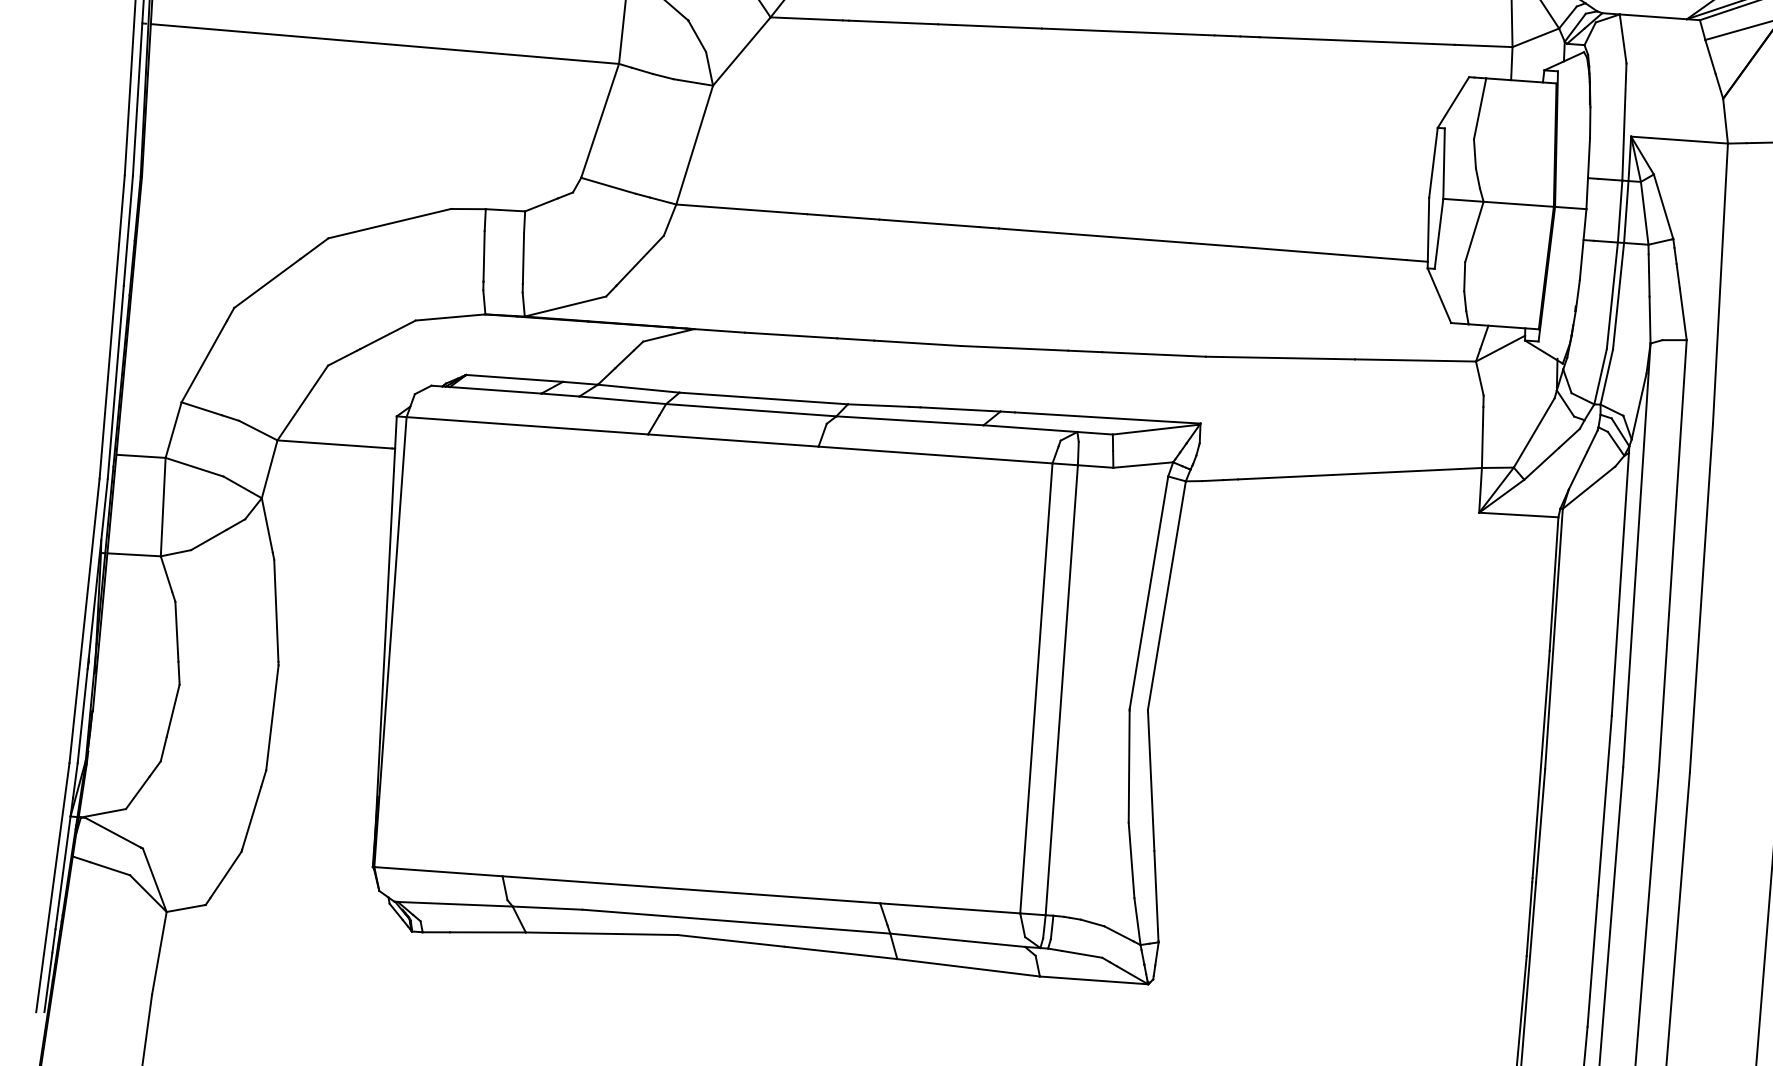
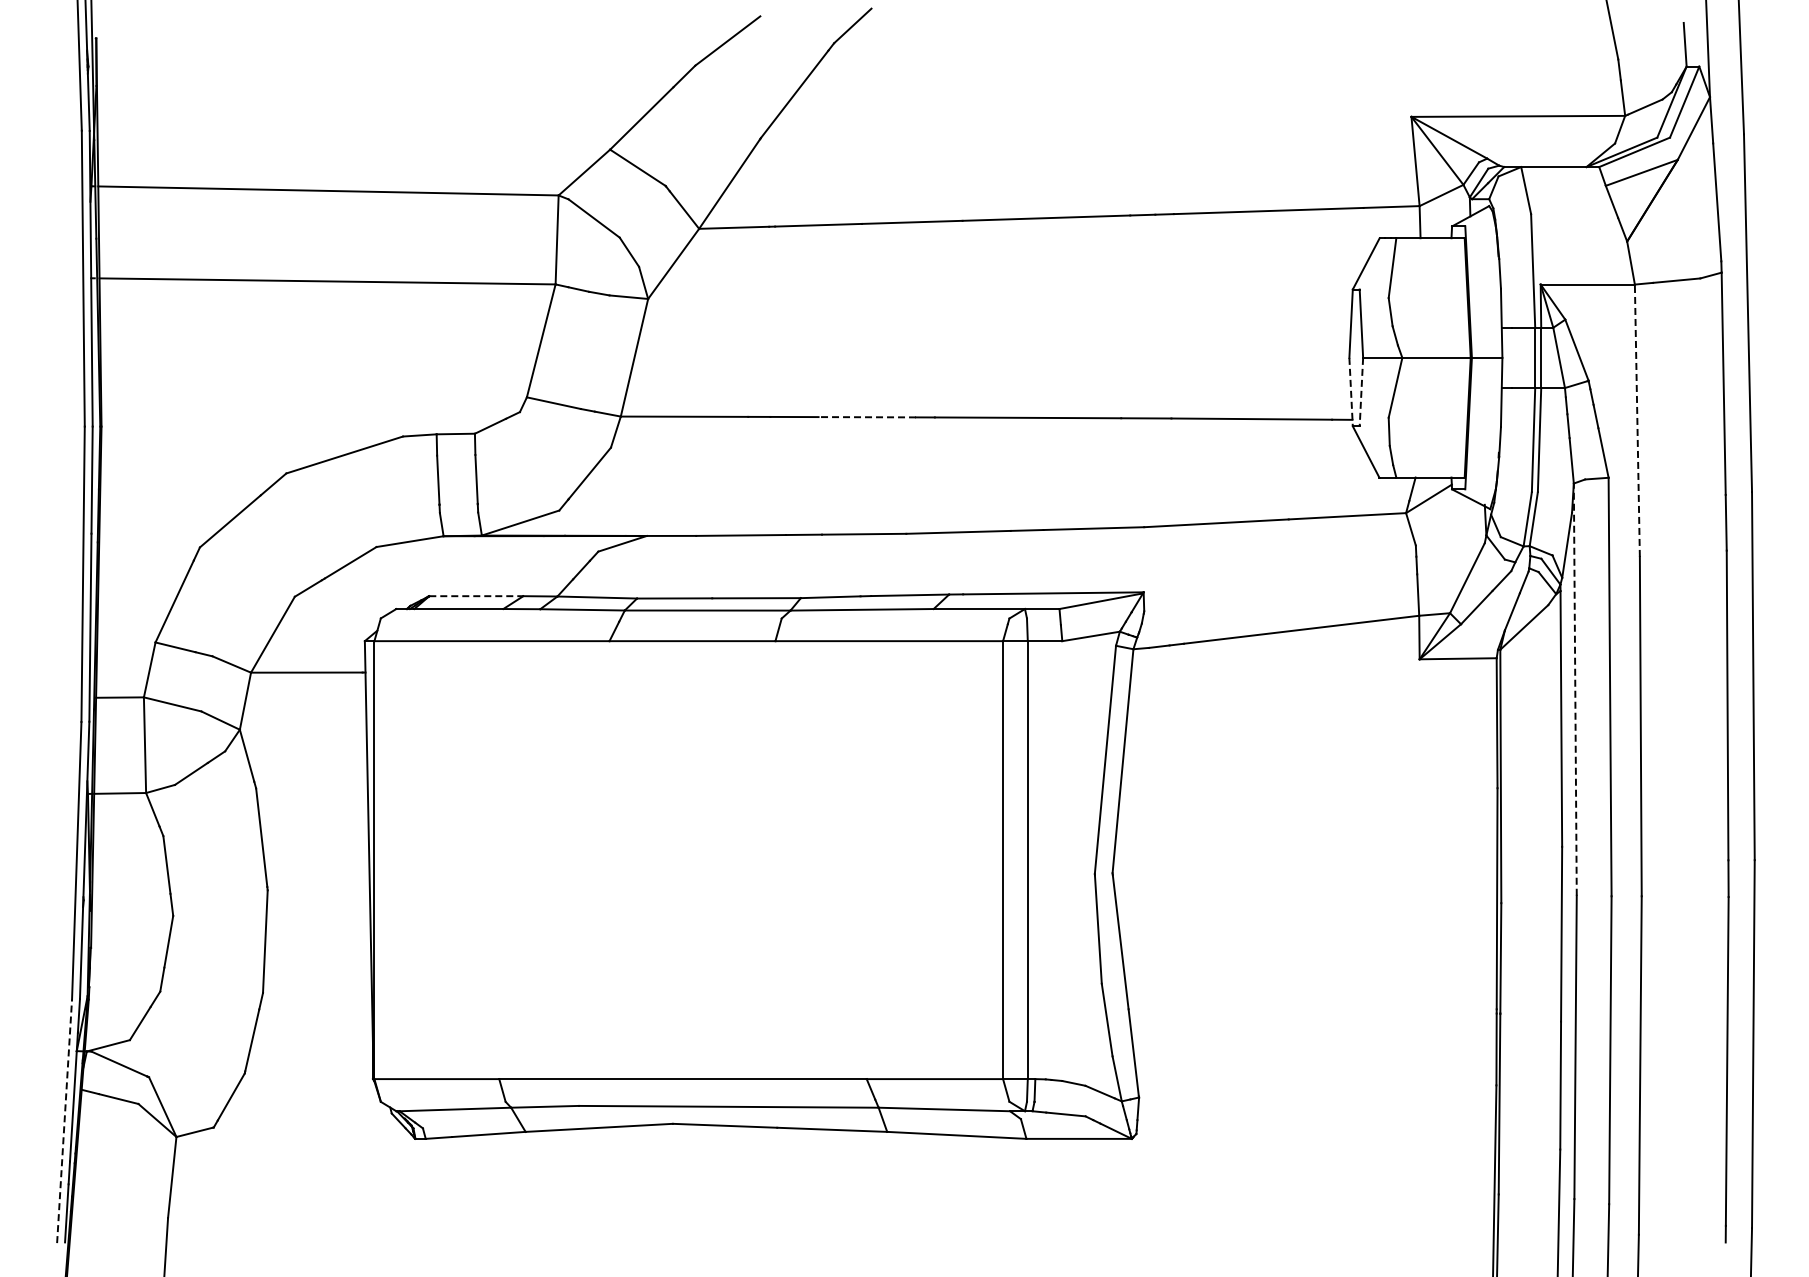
line: (929, 223) -> (867, 417), solid -> dashed
line: (1428, 233) -> (1351, 392), solid -> dashed
line: (1439, 234) -> (1361, 392), solid -> dashed
line: (1720, 283) -> (1637, 420), solid -> dashed
line: (514, 378) -> (476, 596), solid -> dashed
line: (1637, 555) -> (1575, 689), solid -> dashed
line: (52, 887) -> (64, 1121), solid -> dashed

